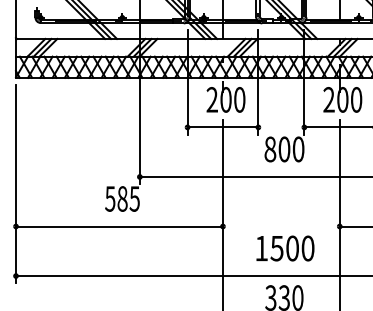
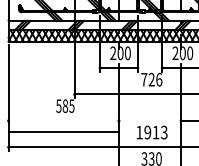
text: (284, 148) -> (151, 79), 800 -> 726
line: (118, 225) -> (63, 131), moved
text: (291, 248) -> (155, 132), 1500 -> 1913

